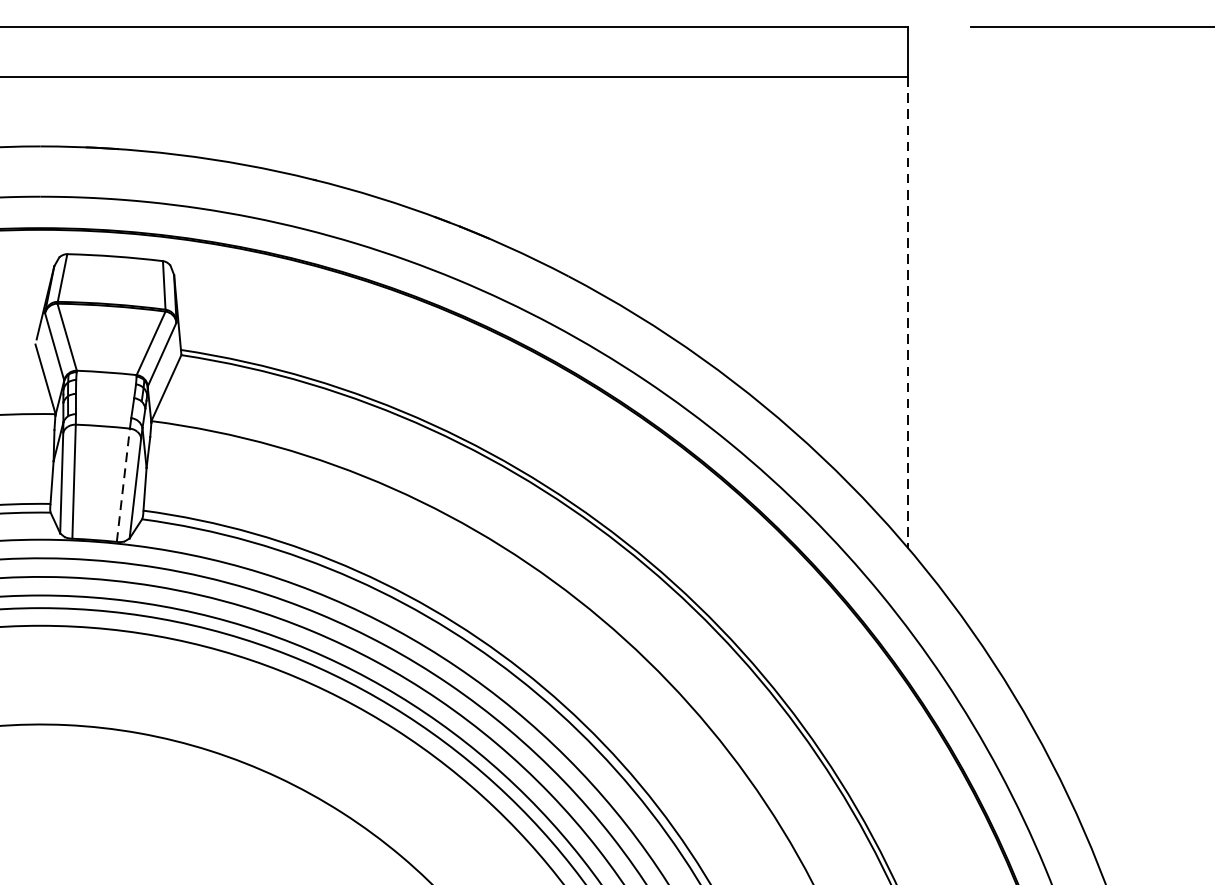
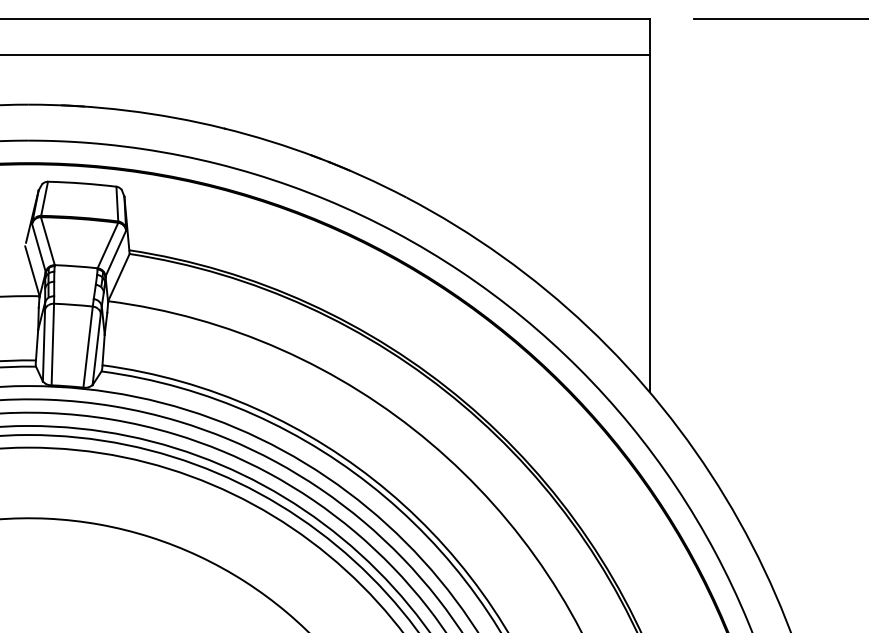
line: (907, 313) -> (649, 224), dashed -> solid
line: (123, 485) -> (88, 347), dashed -> solid

